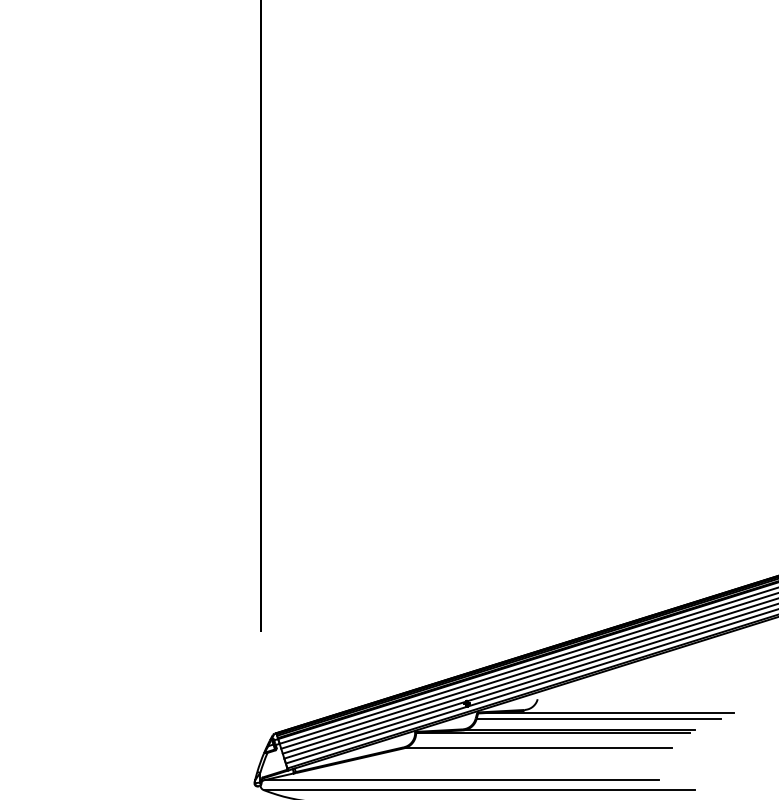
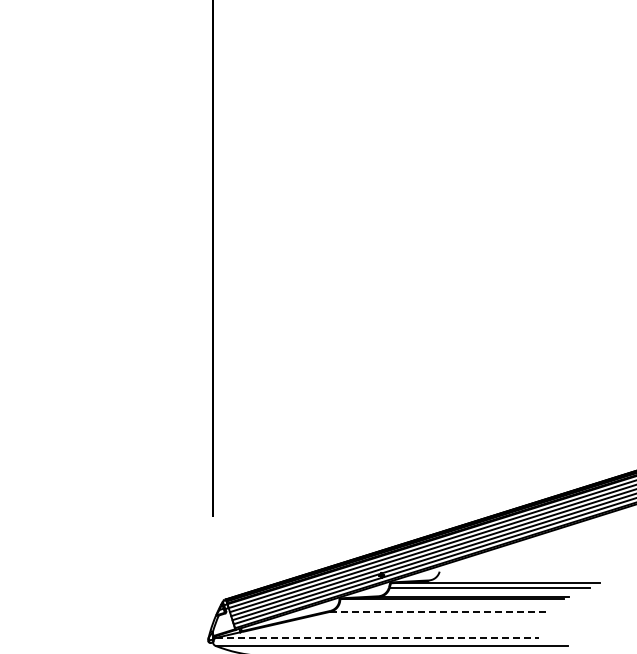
line: (538, 747) -> (440, 611), solid -> dashed
line: (462, 779) -> (378, 637), solid -> dashed

